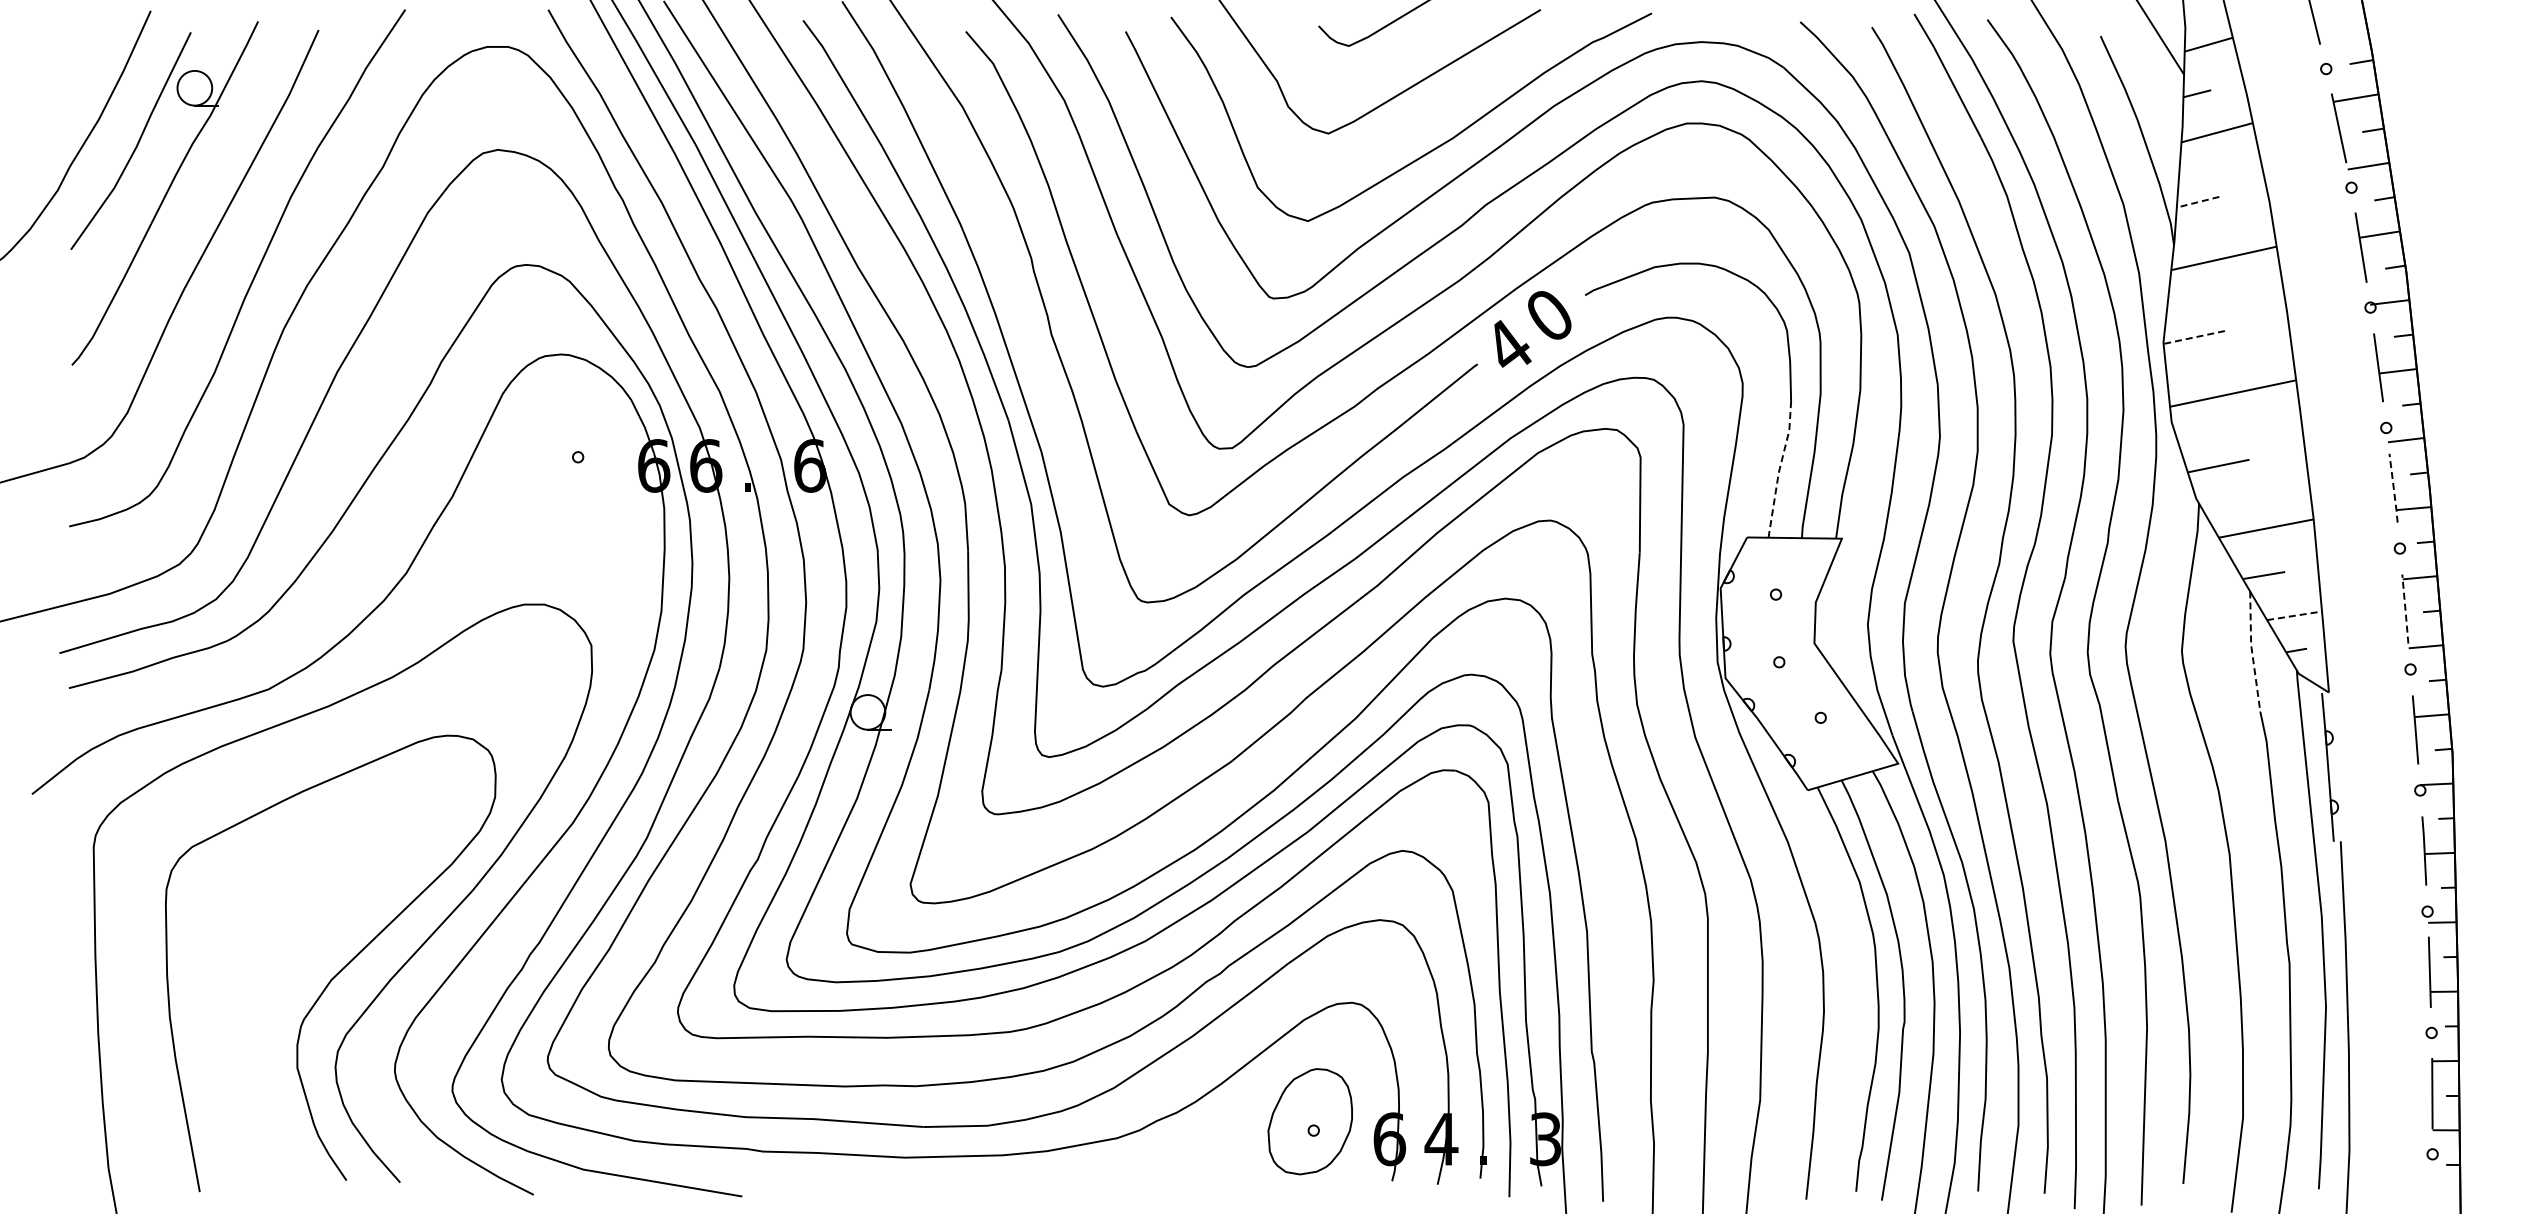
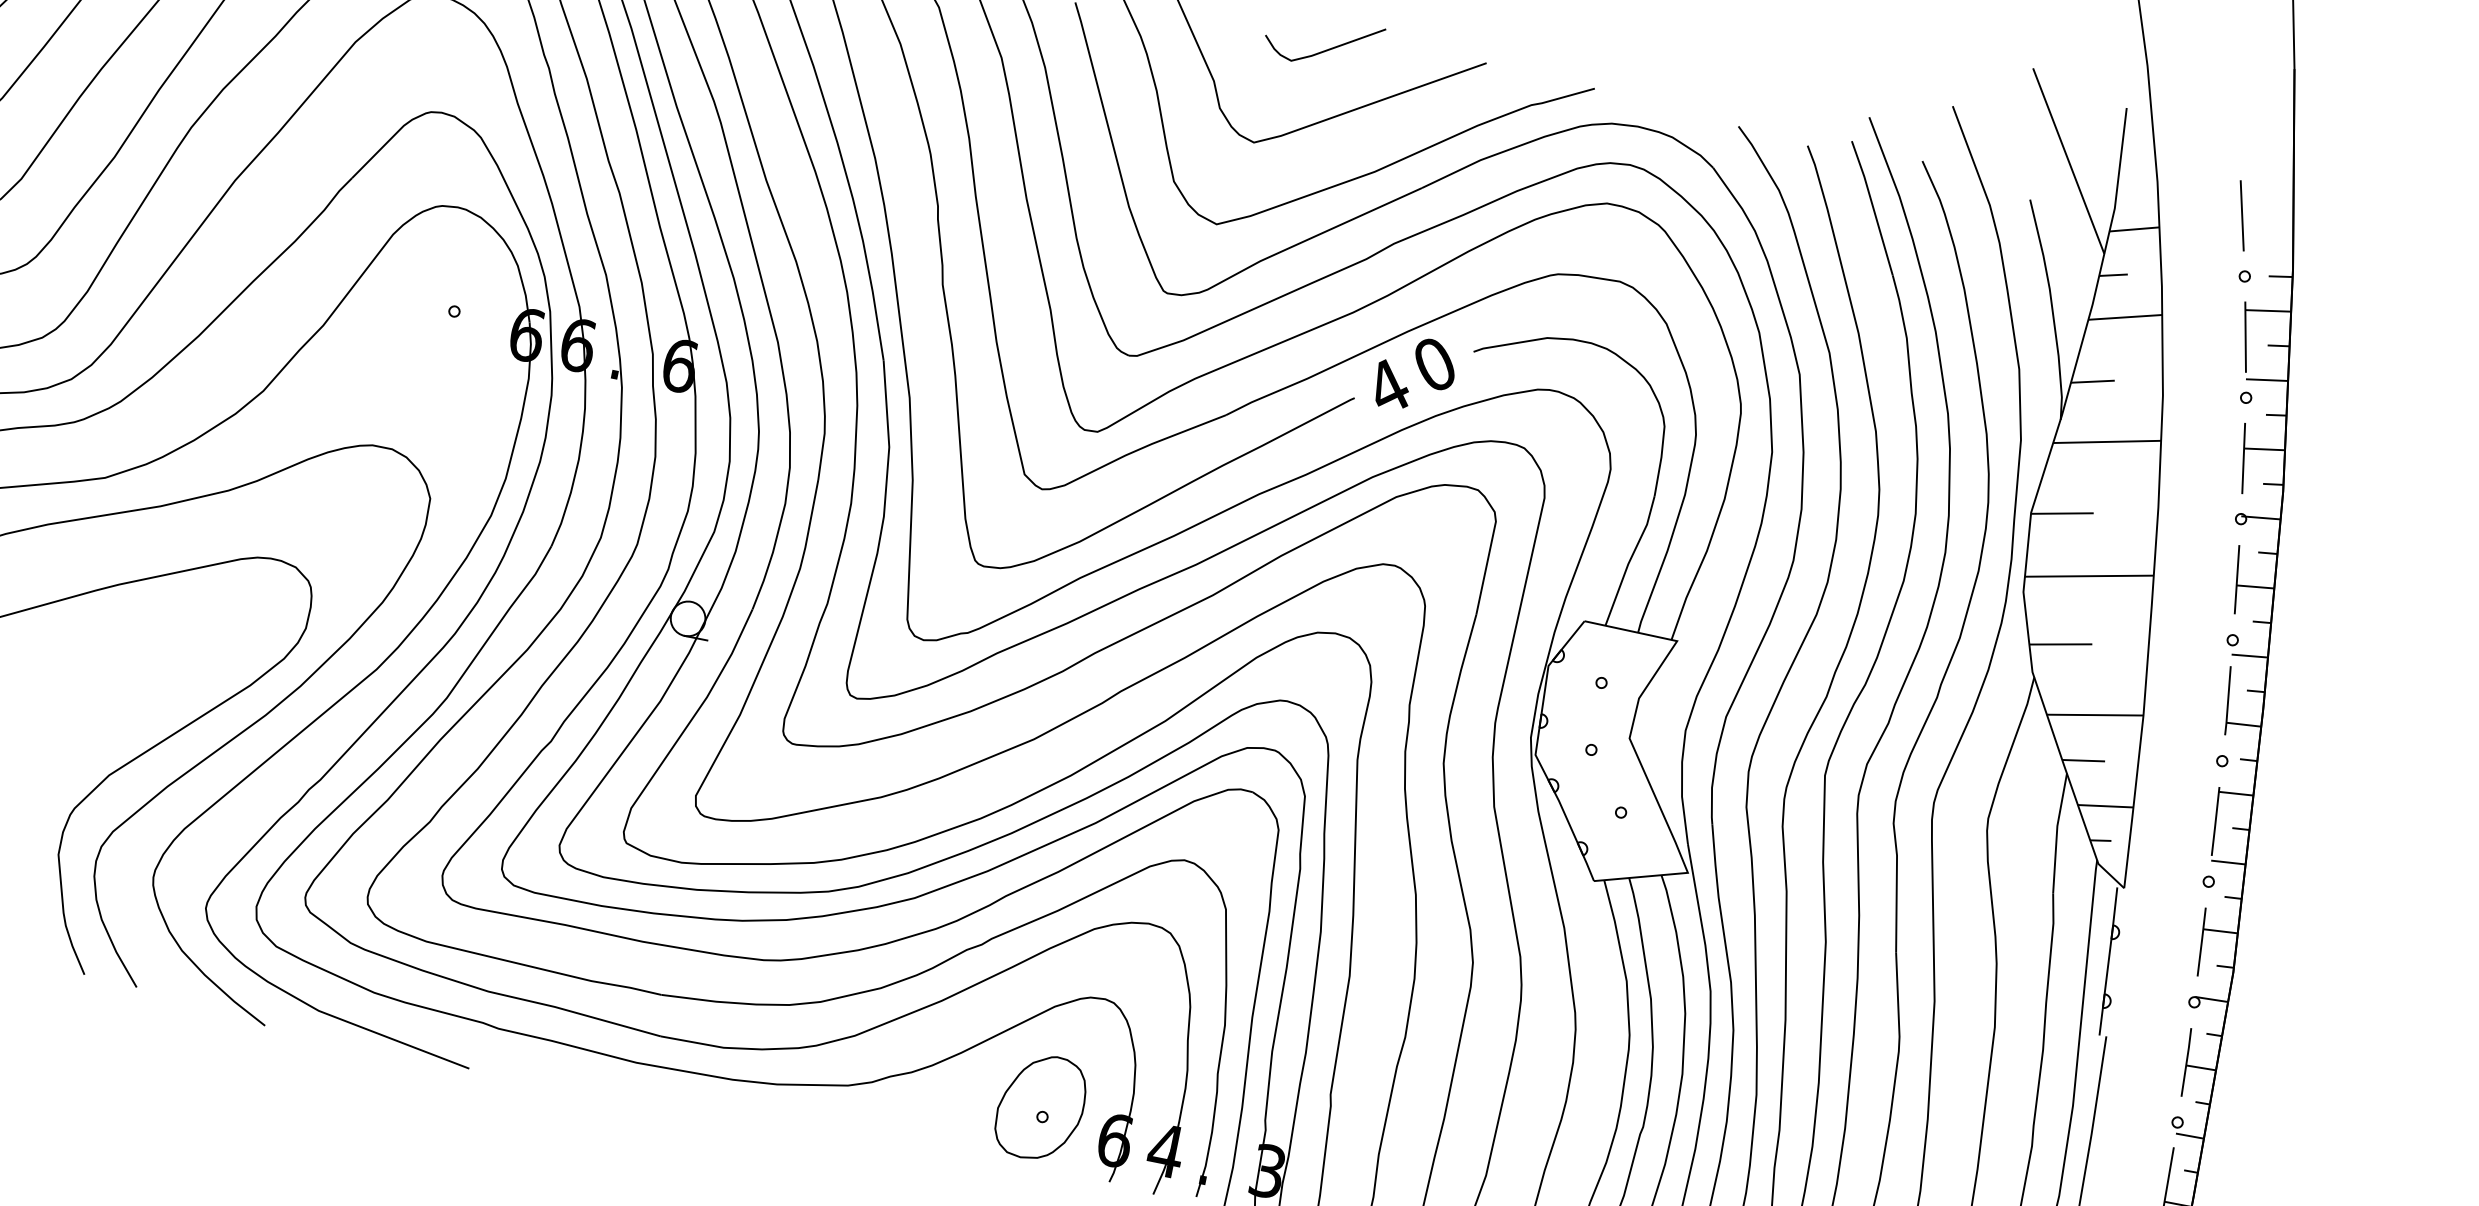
line: (2198, 202) -> (2093, 382), dashed -> solid
line: (2193, 337) -> (2061, 513), dashed -> solid
line: (1779, 468) -> (1629, 560), dashed -> solid
line: (2393, 489) -> (2227, 701), dashed -> solid
line: (2405, 609) -> (2215, 821), dashed -> solid
line: (2294, 615) -> (2105, 805), dashed -> solid
line: (2252, 651) -> (2057, 832), dashed -> solid

